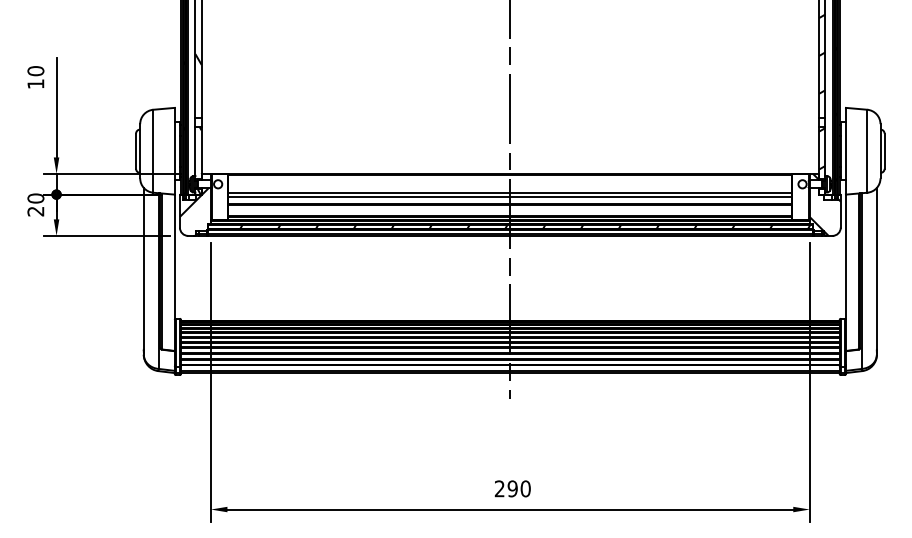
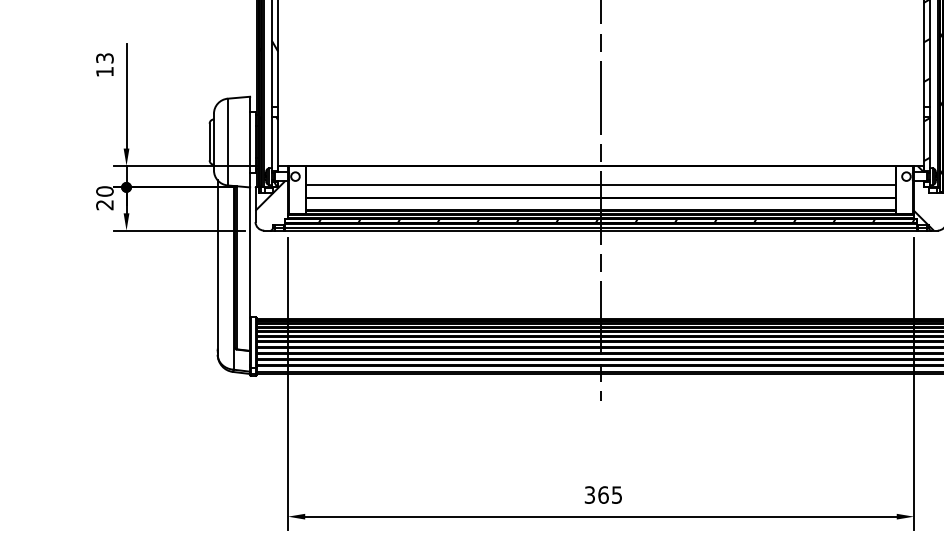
text: (35, 71) -> (104, 58), 10 -> 13
line: (510, 196) -> (601, 189), removed
text: (512, 488) -> (603, 494), 290 -> 365

